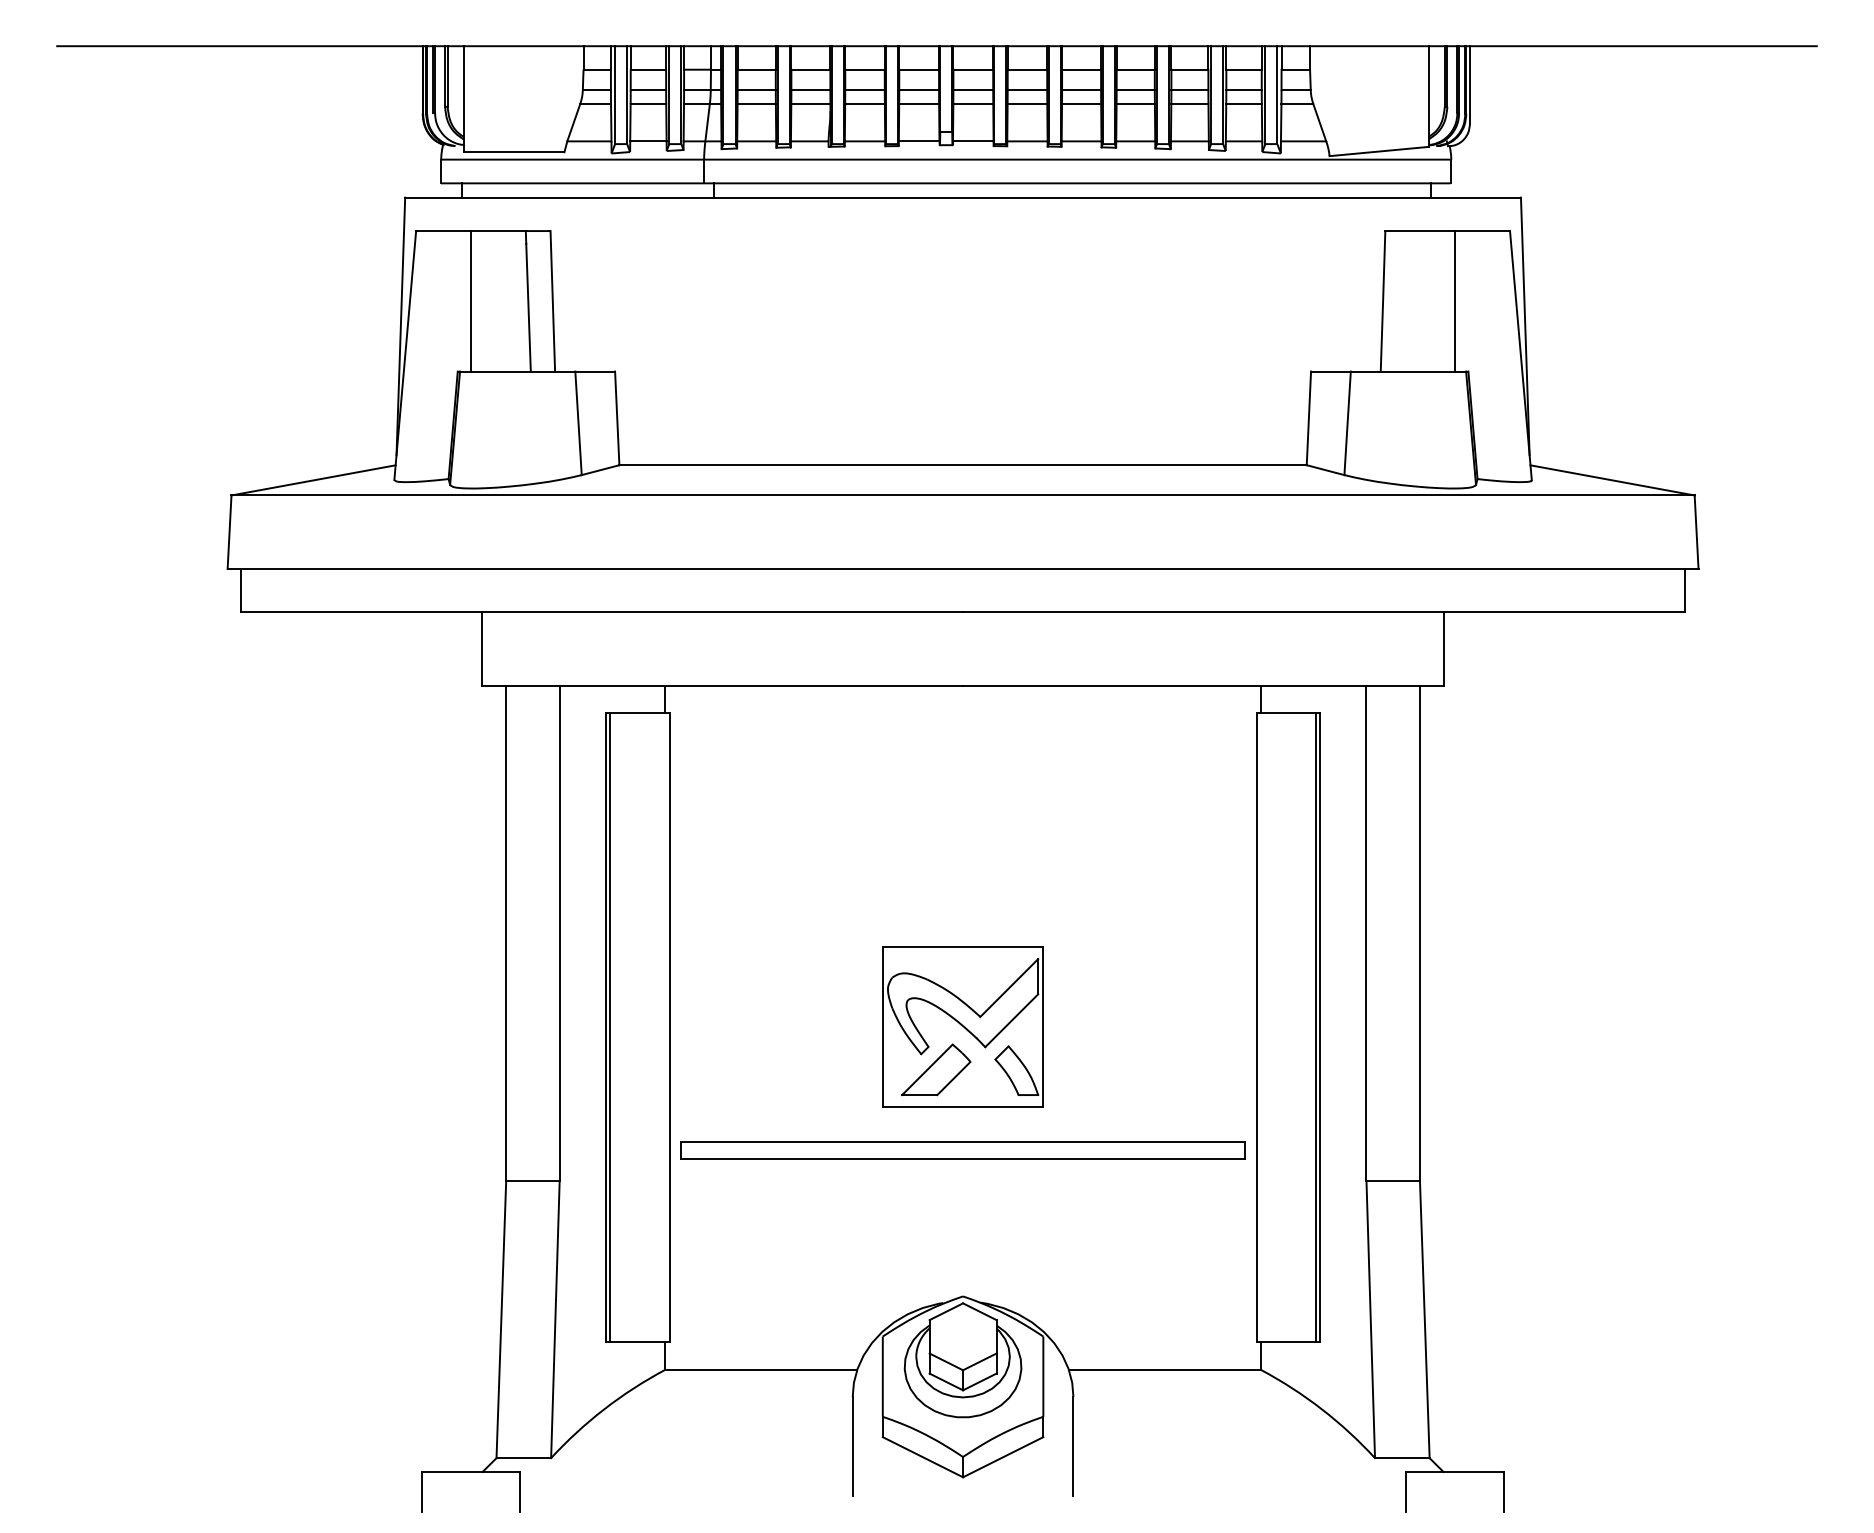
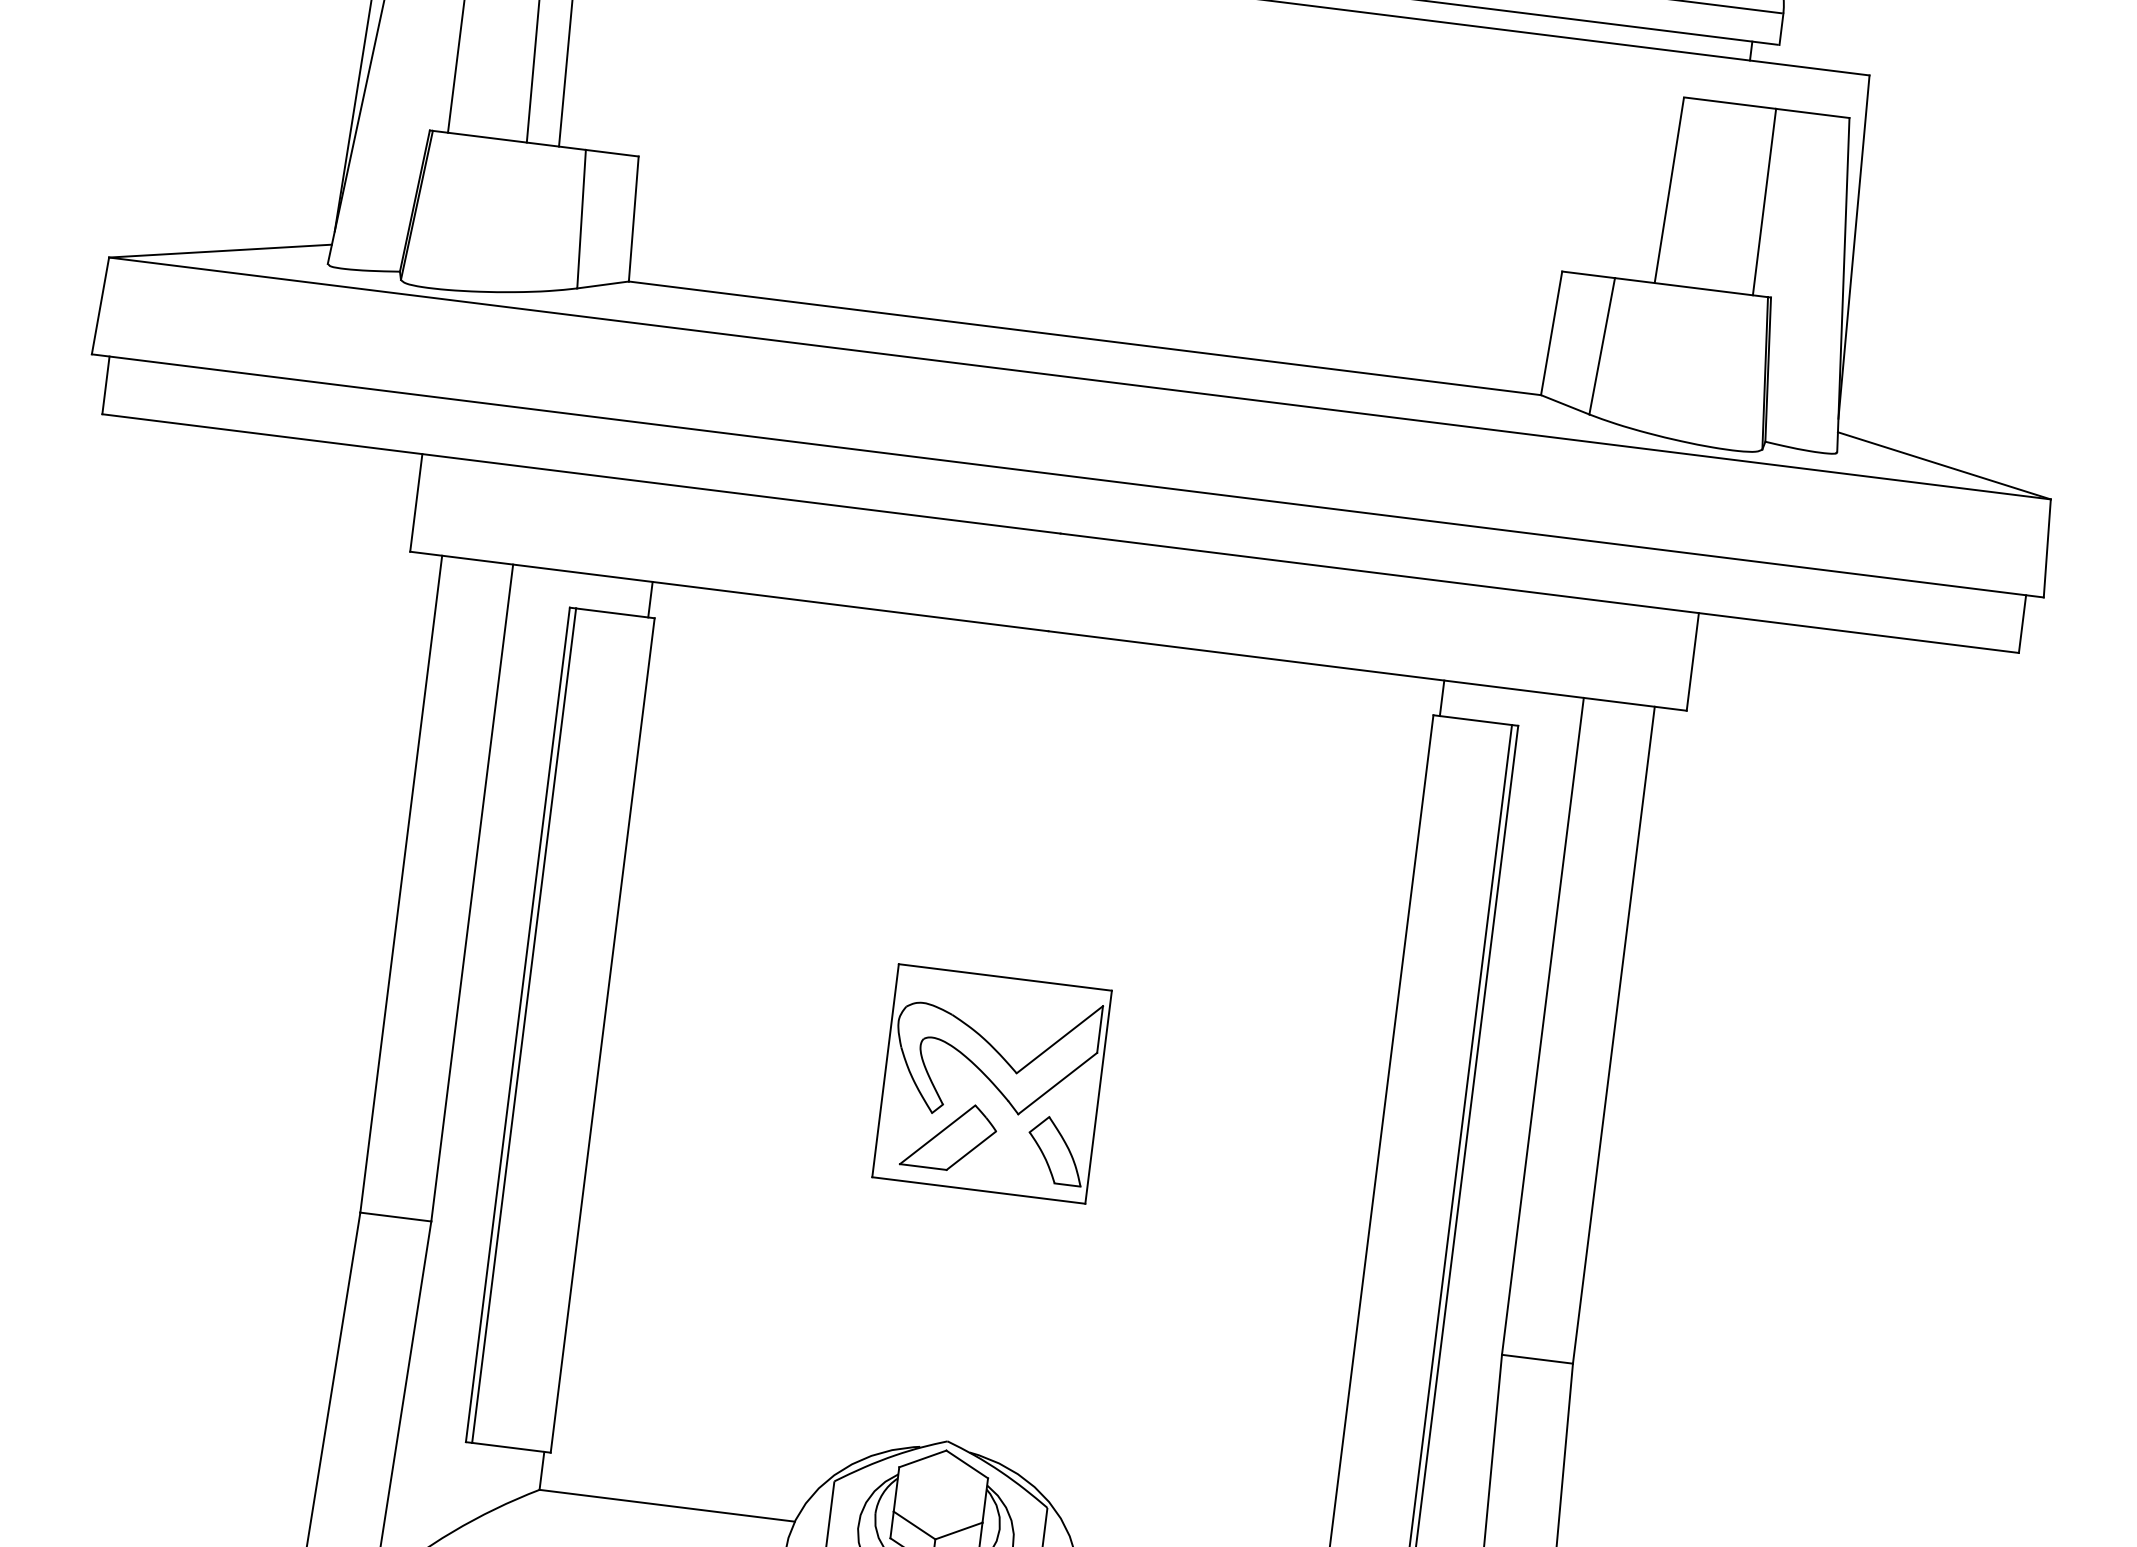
part: (962, 1150) -> (970, 1247), removed

